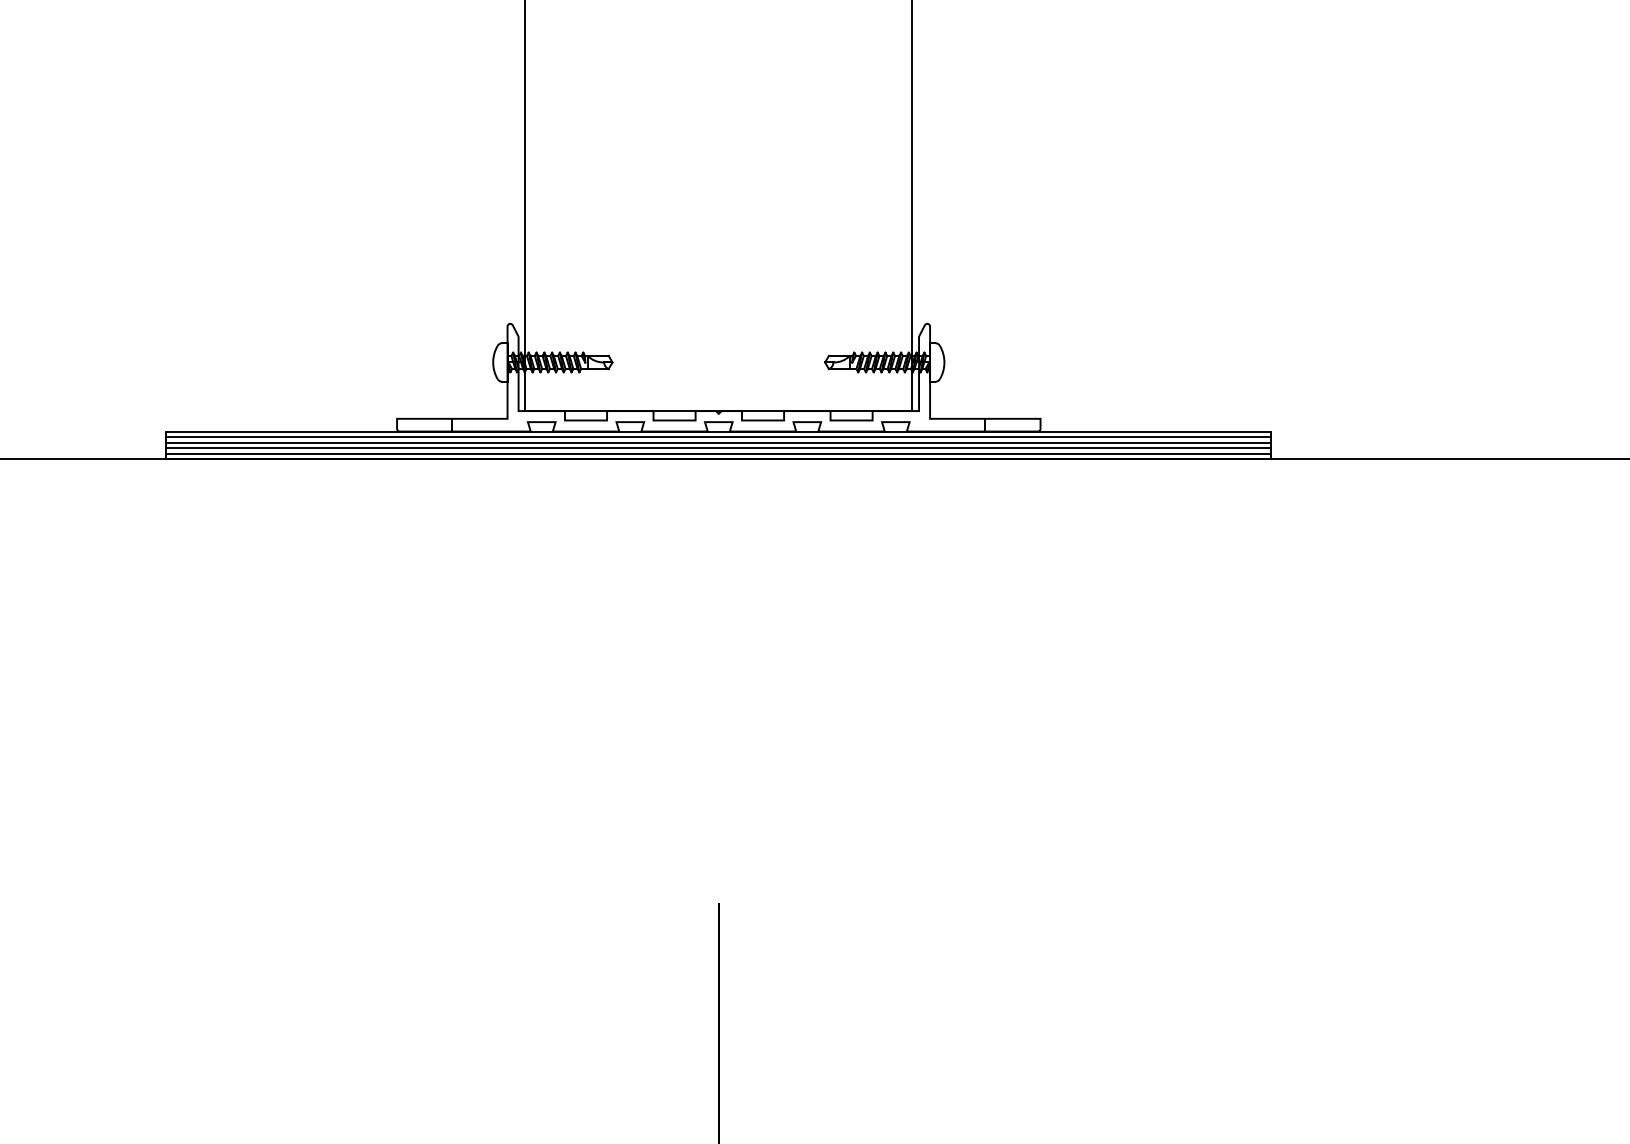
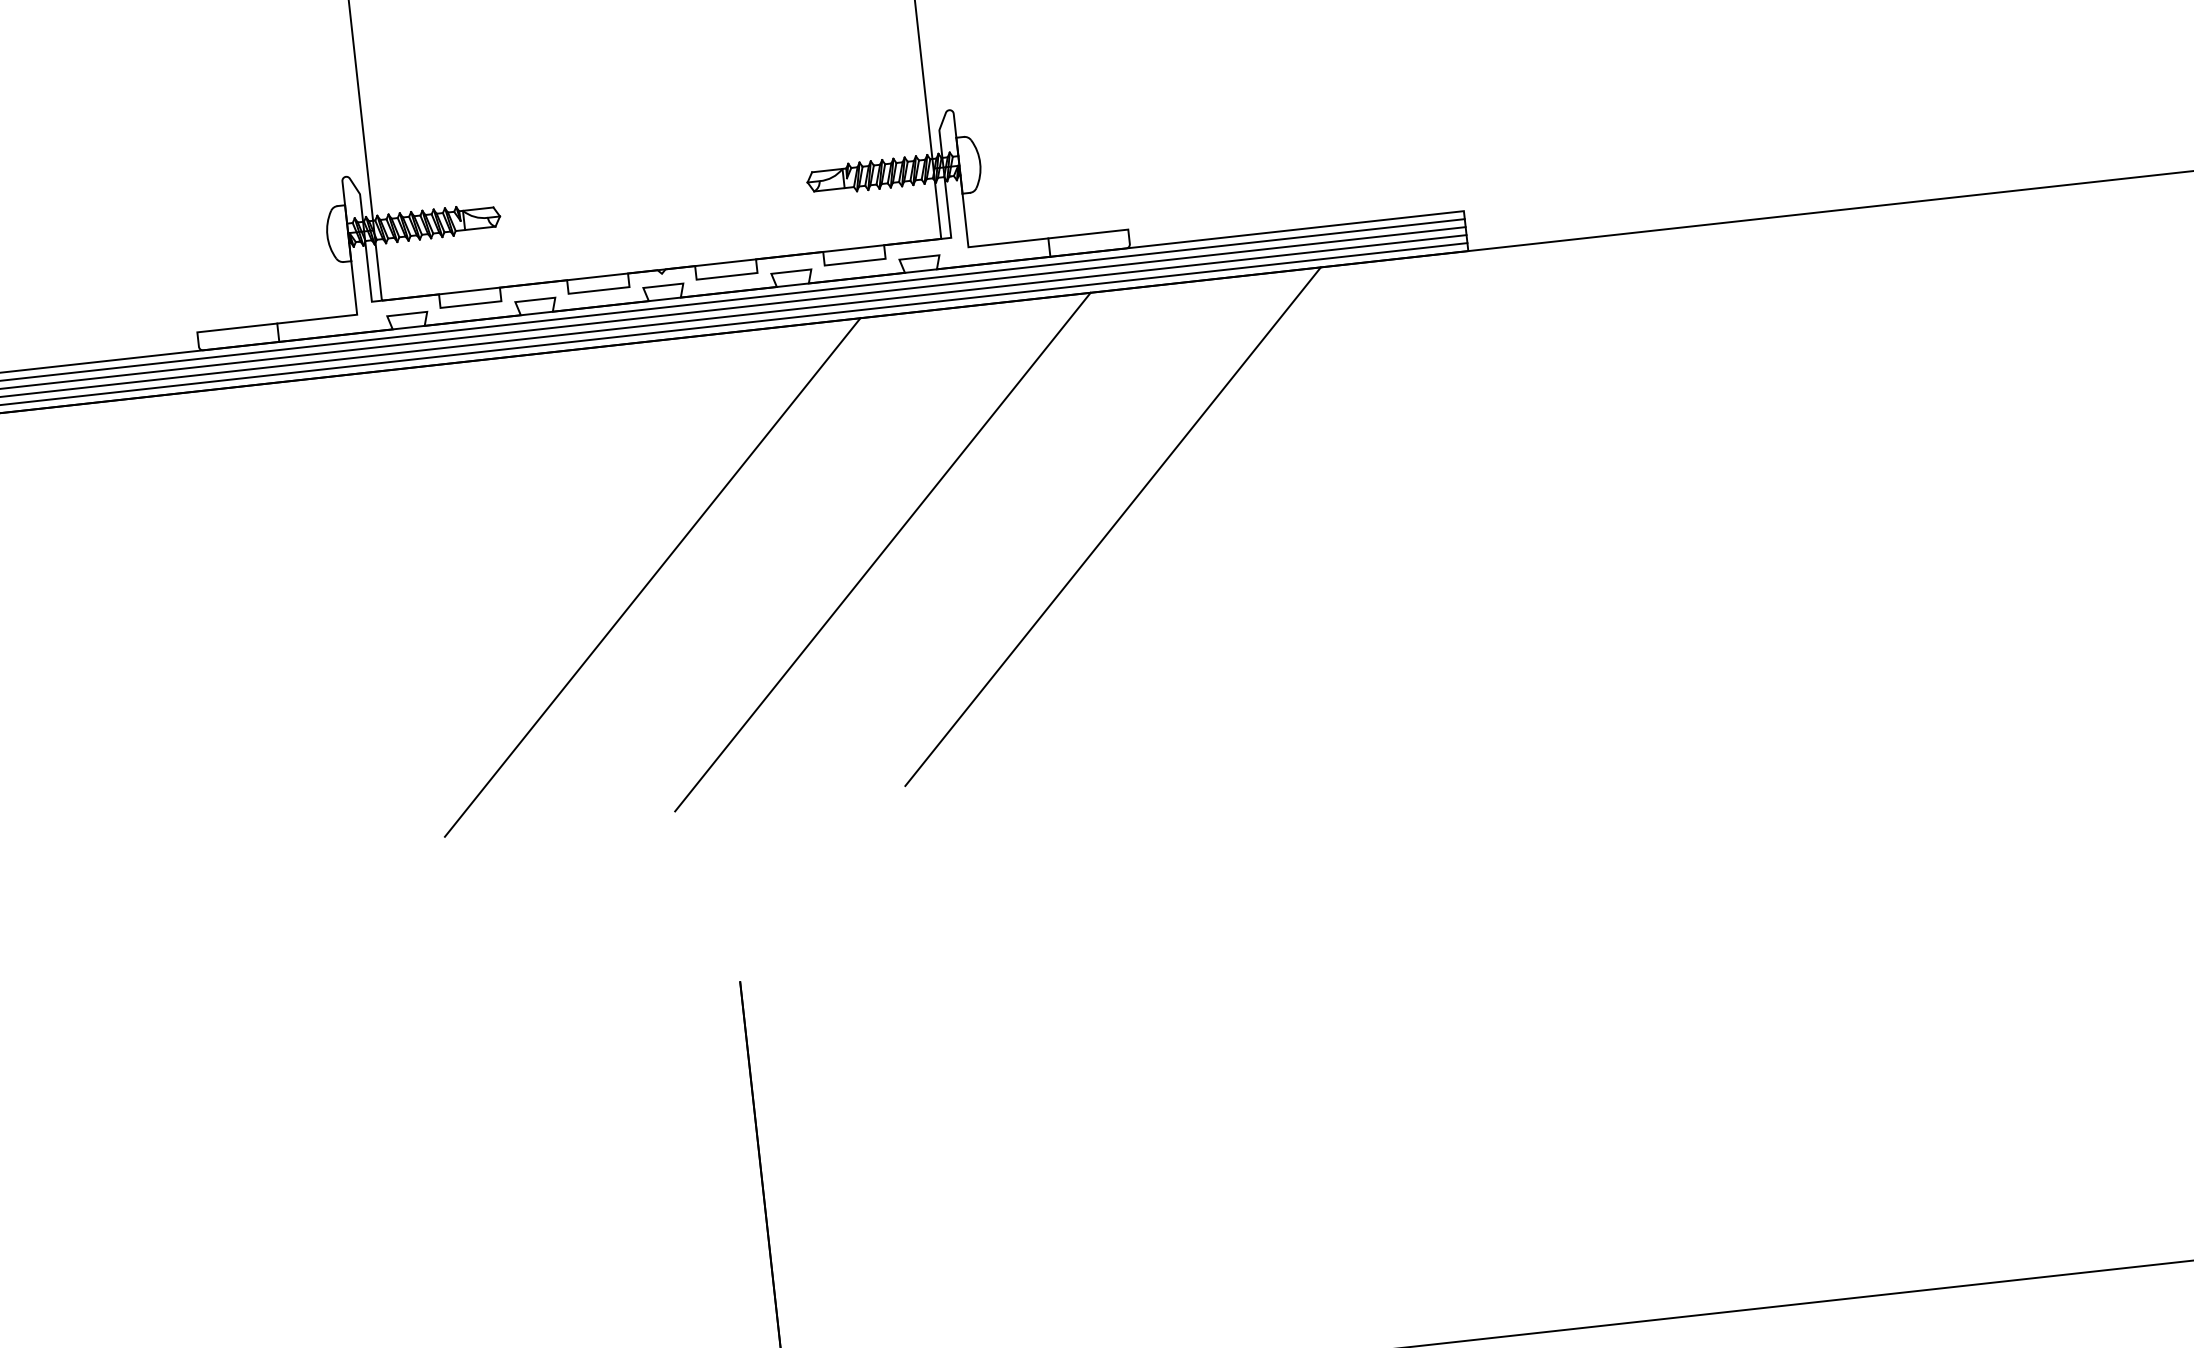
line: (689, 620) -> (652, 577), added
line: (848, 620) -> (882, 552), added
line: (1007, 620) -> (1112, 526), added

